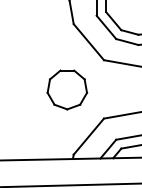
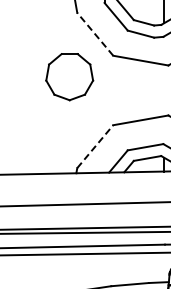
line: (89, 42) -> (95, 34), solid -> dashed
part: (67, 90) -> (69, 77), moved
line: (89, 136) -> (95, 146), solid -> dashed

